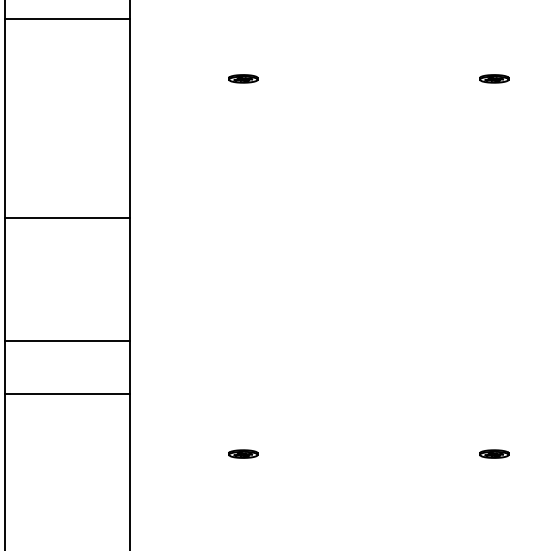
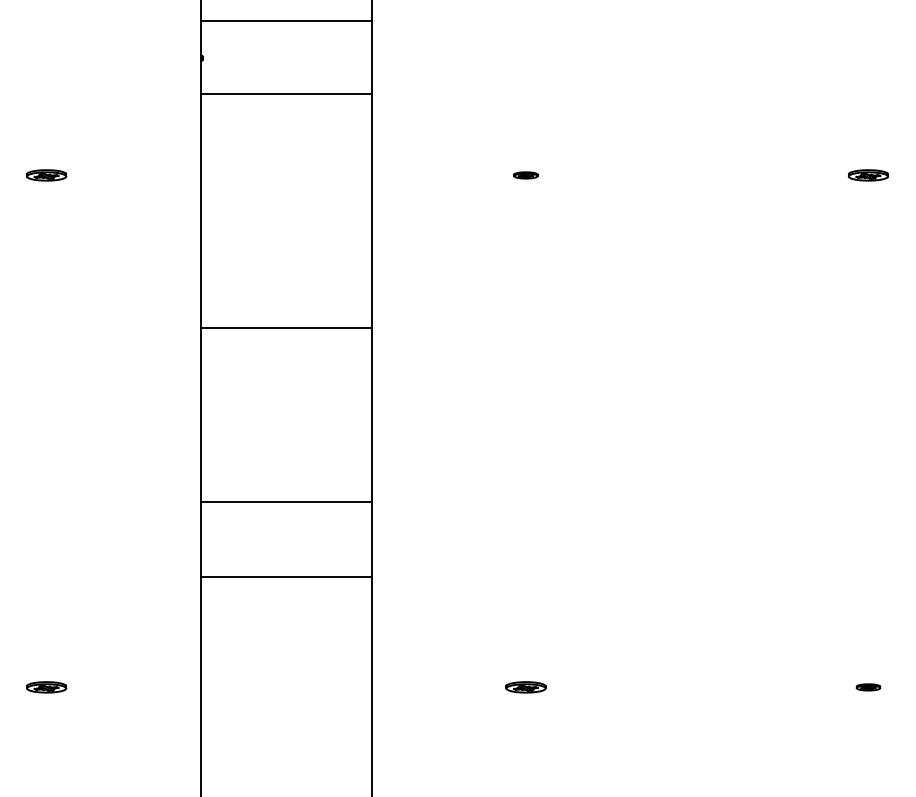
part: (243, 78) -> (525, 175), size x0.6
line: (67, 218) -> (285, 327), moved
line: (67, 340) -> (285, 501), moved
line: (67, 394) -> (285, 576), moved
part: (494, 454) -> (868, 687), size x0.6

